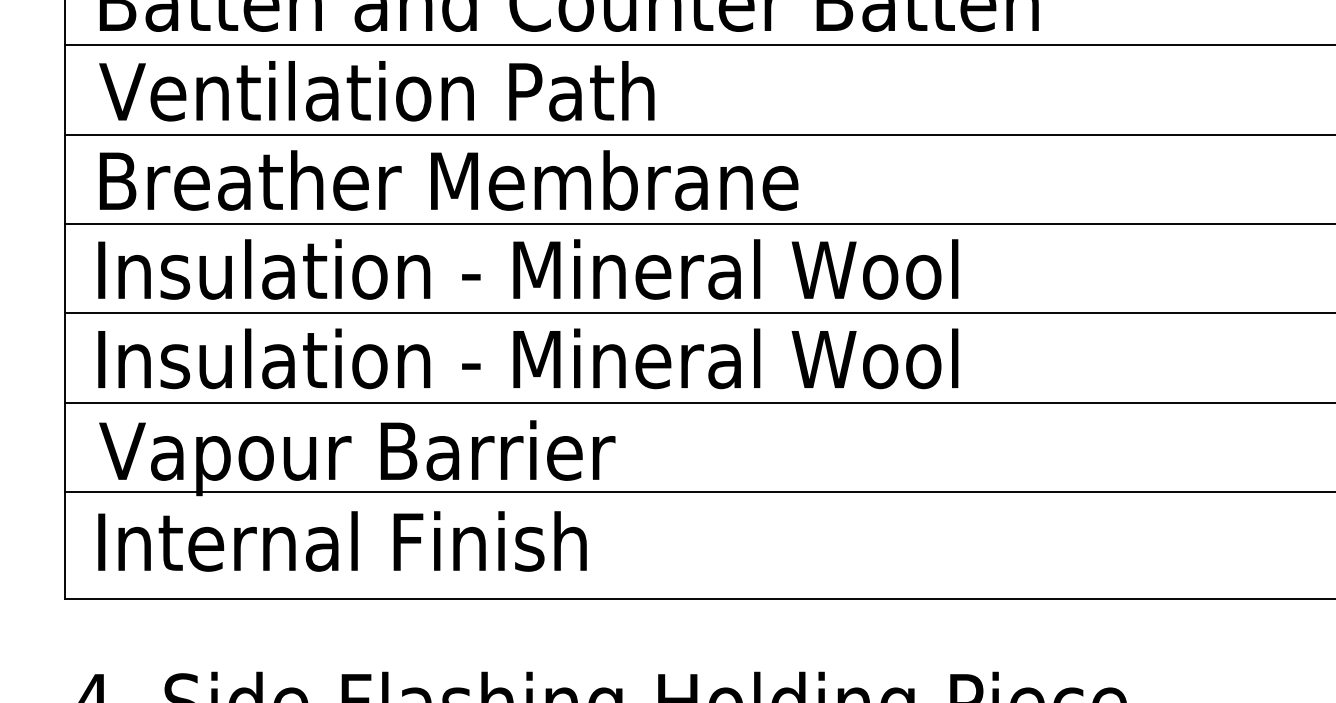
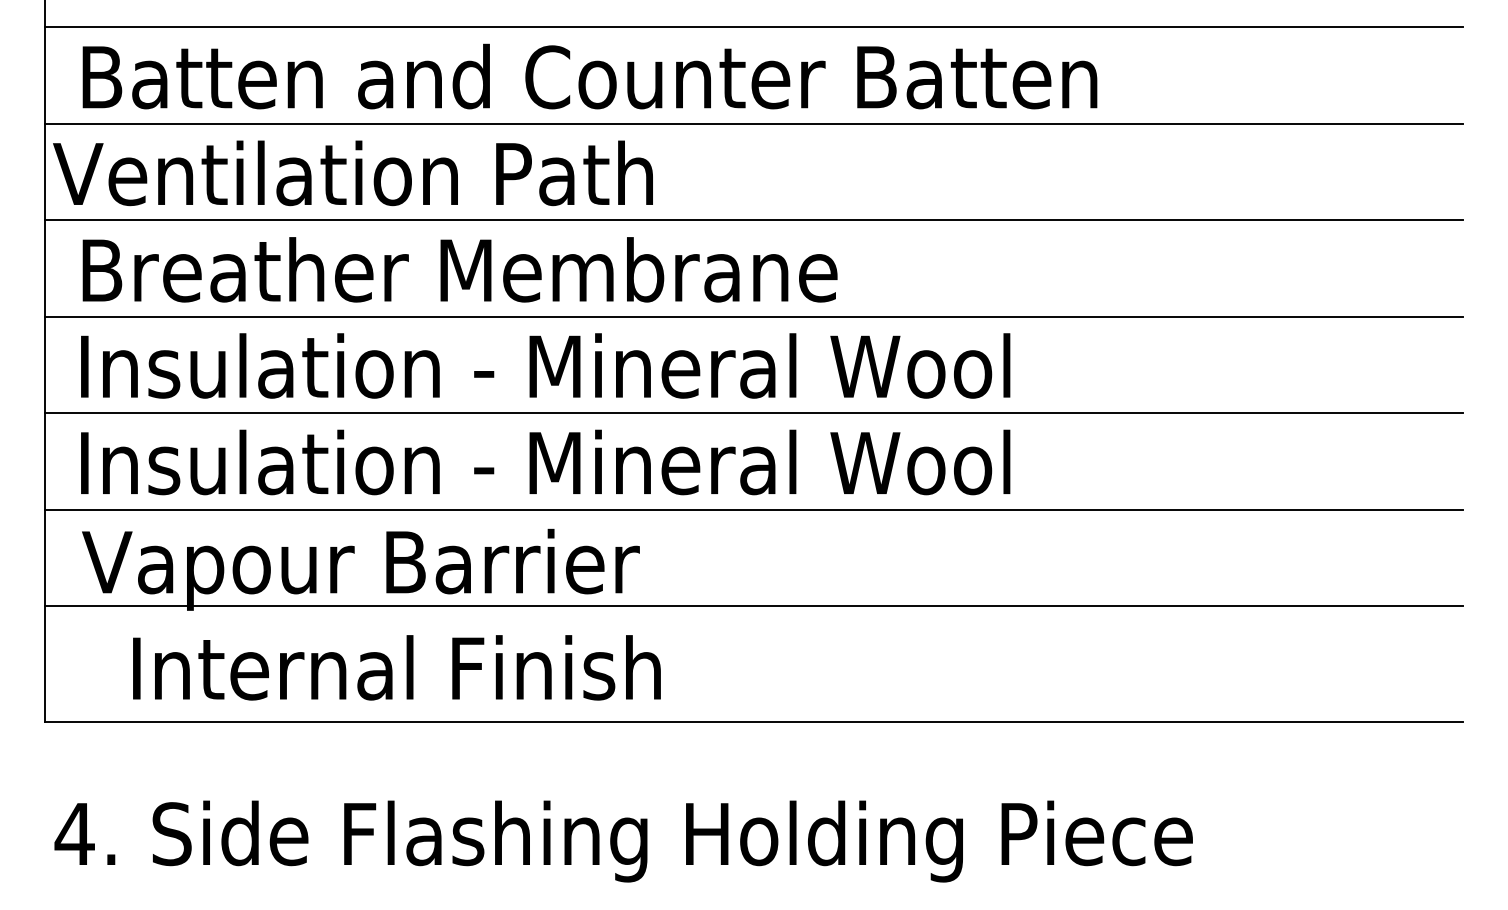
text: (376, 91) -> (352, 173), moved
text: (342, 541) -> (396, 667), moved

